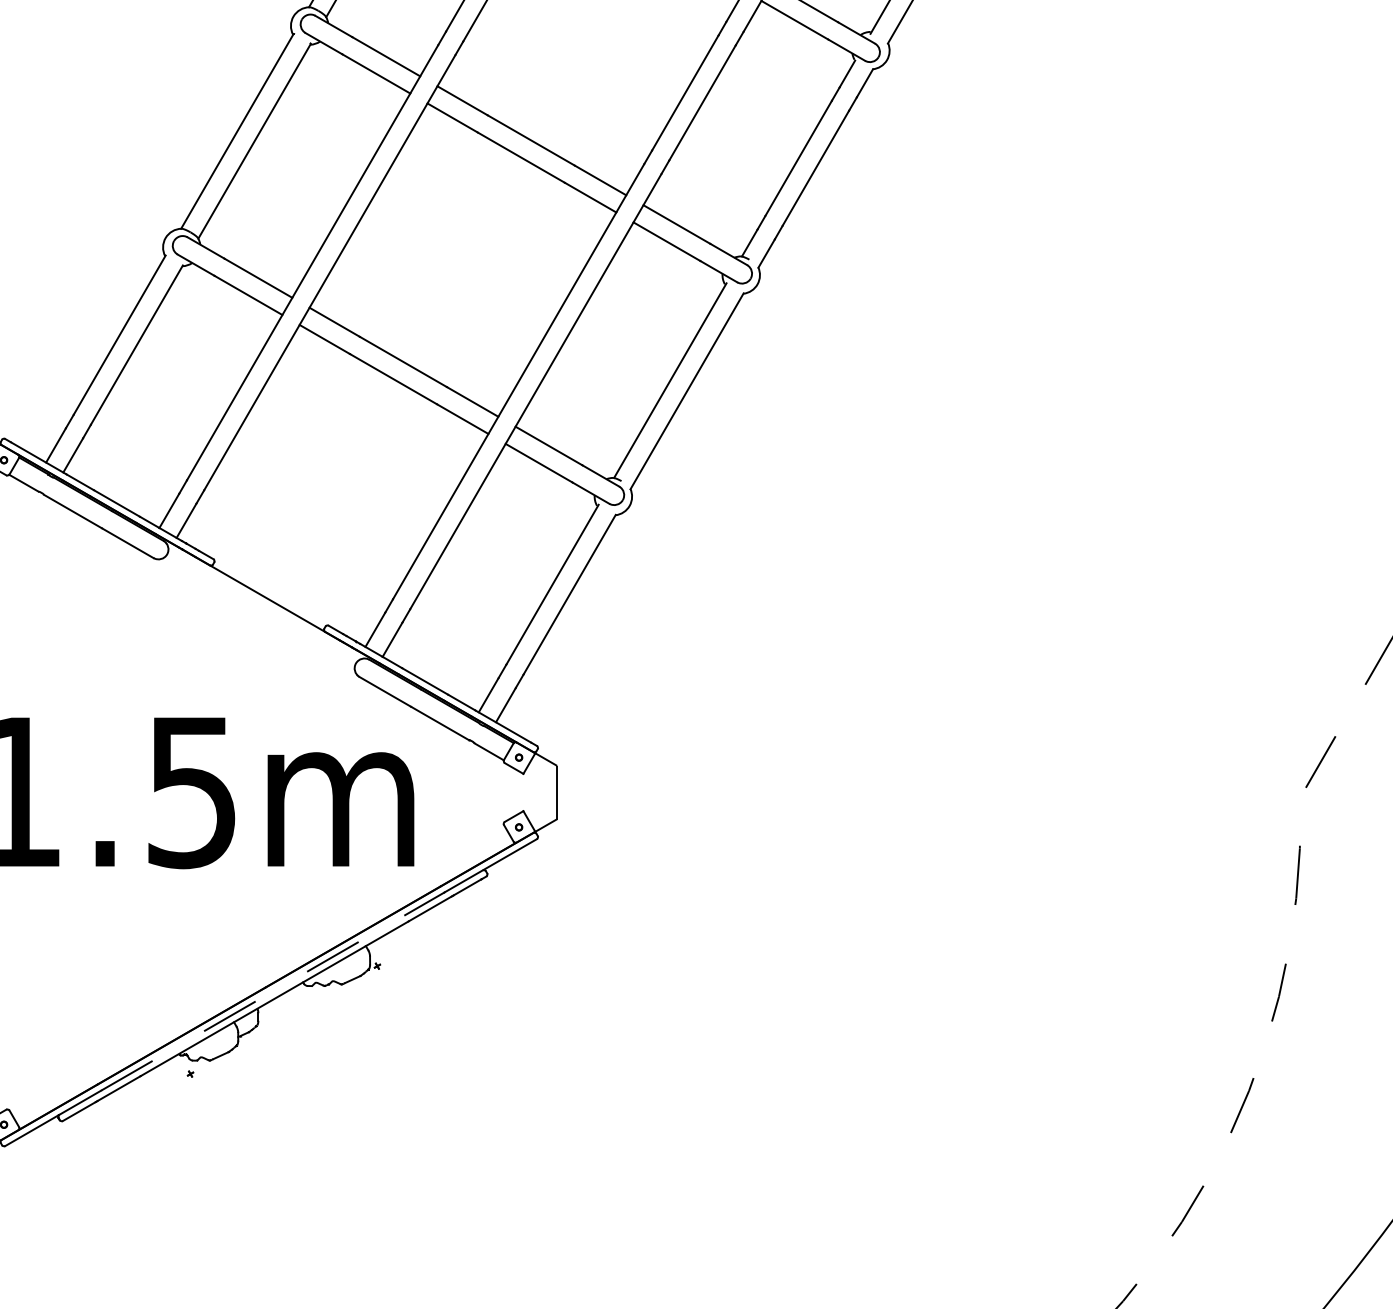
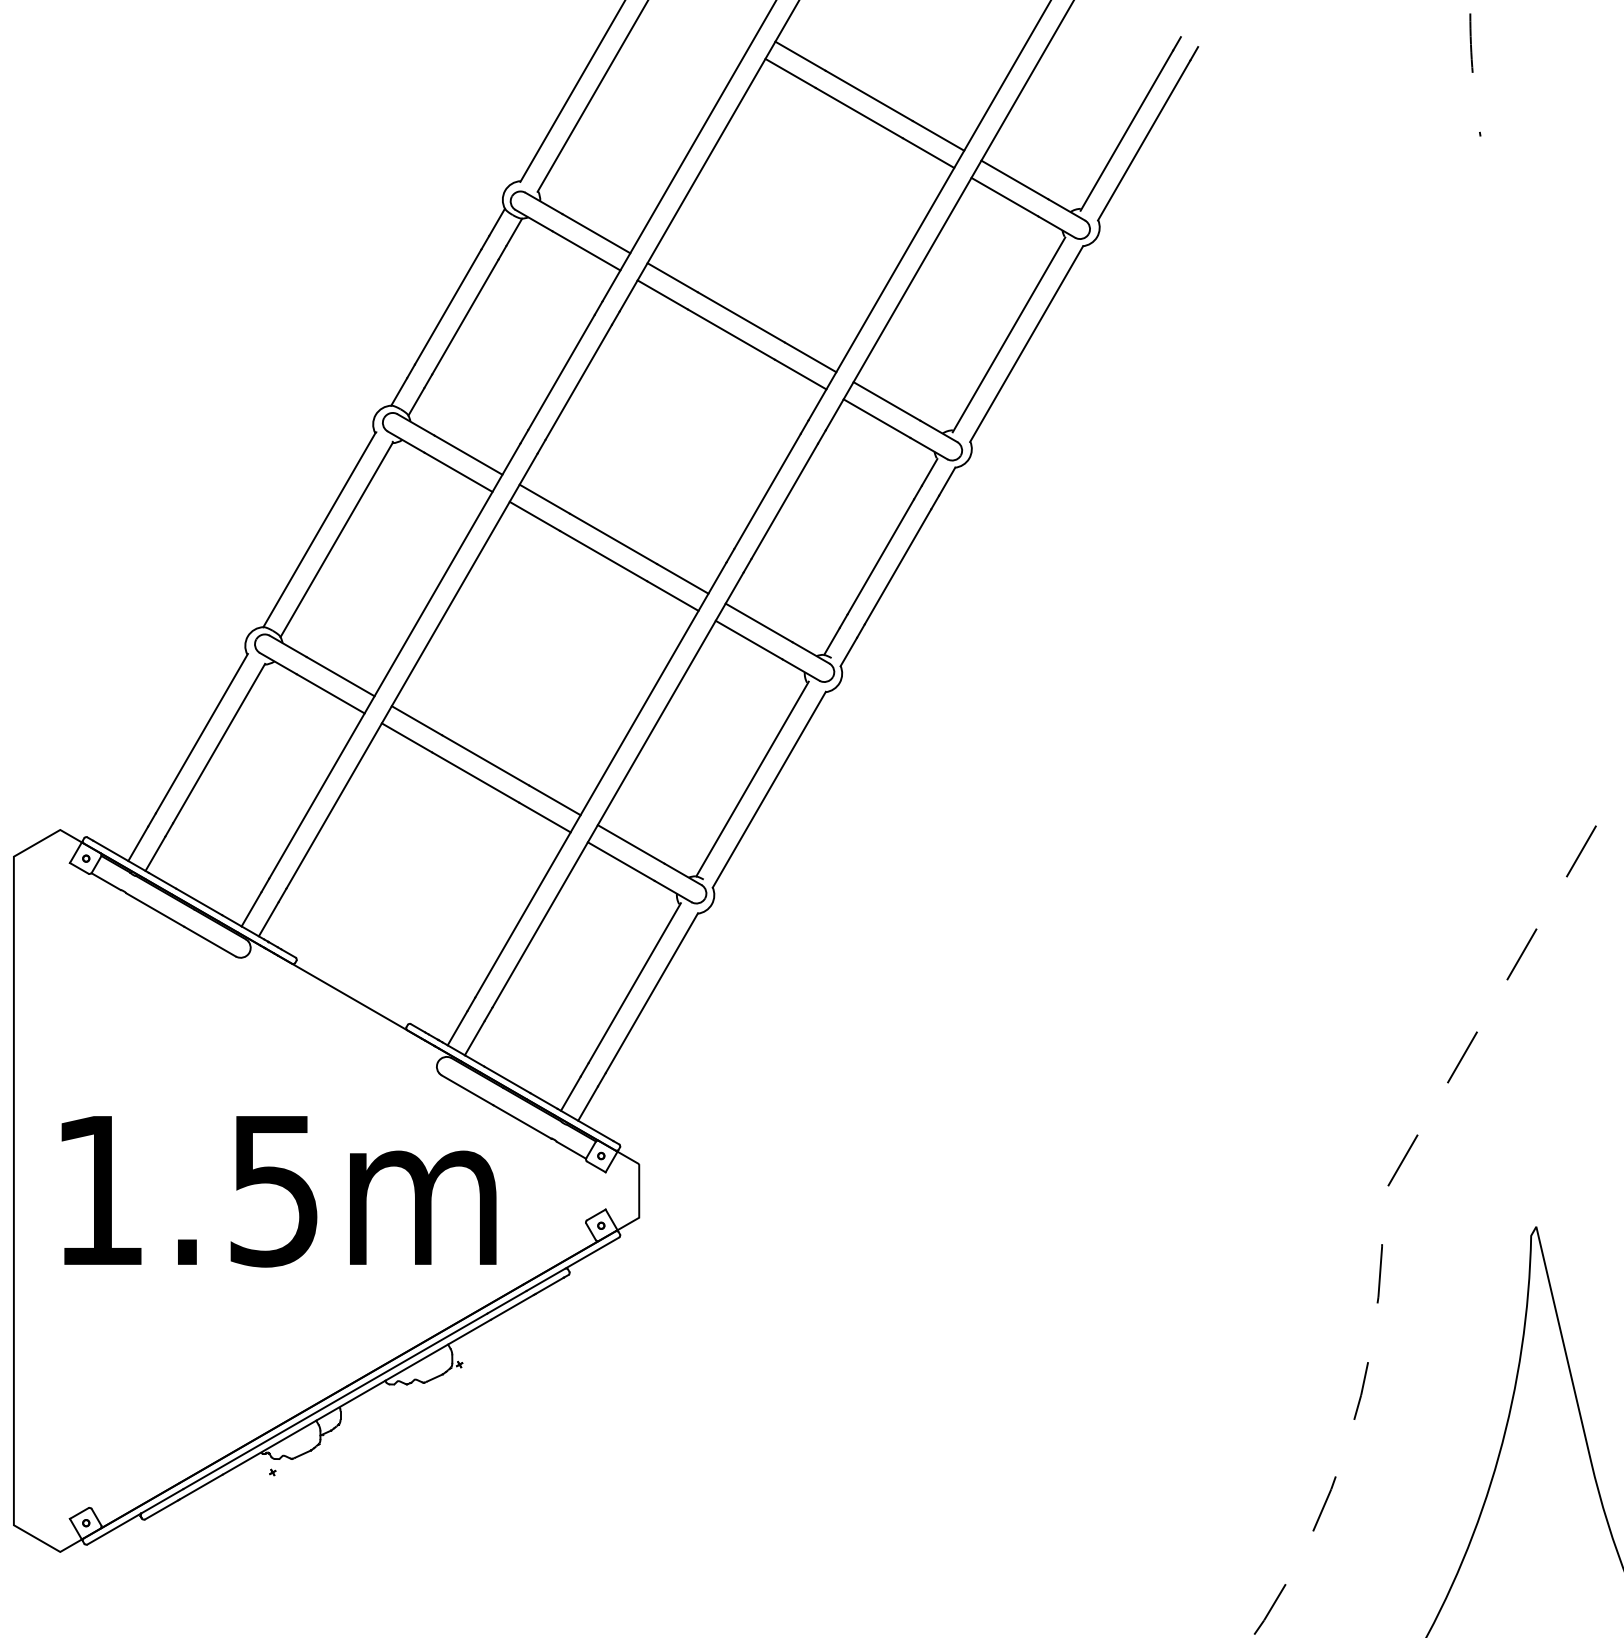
line: (253, 1003) -> (335, 1401), dashed -> solid

